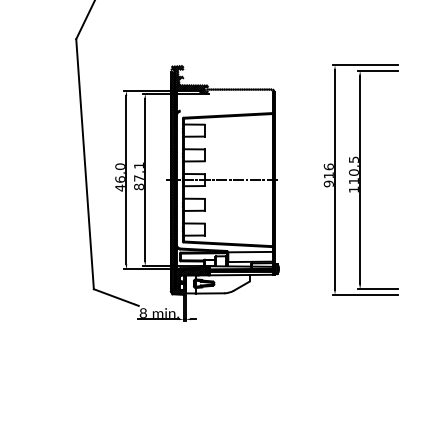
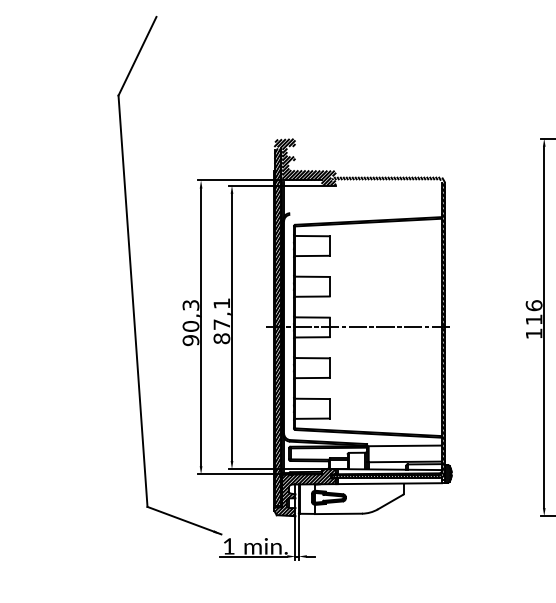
text: (119, 177) -> (189, 323), 46,0 -> 90,3
text: (328, 183) -> (533, 333), 916 -> 116
text: (142, 312) -> (227, 545), 8 -> 1

